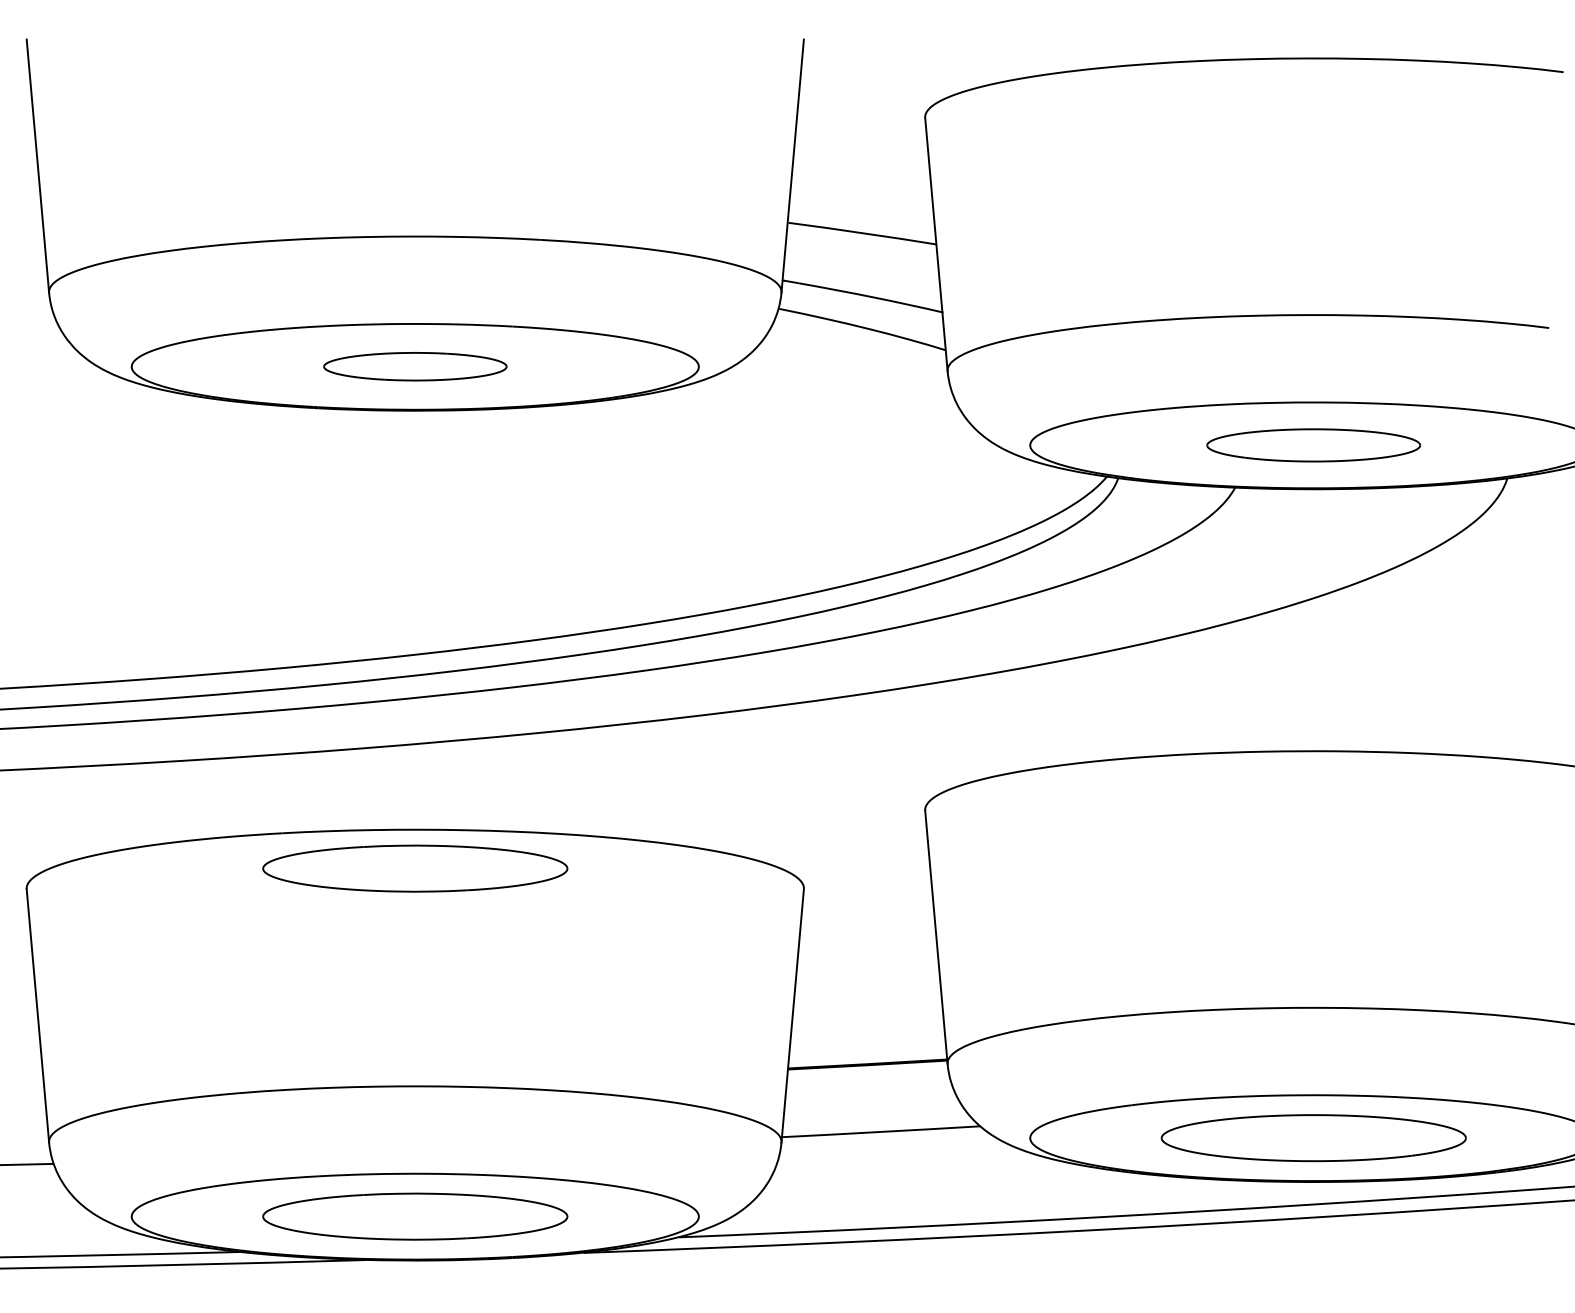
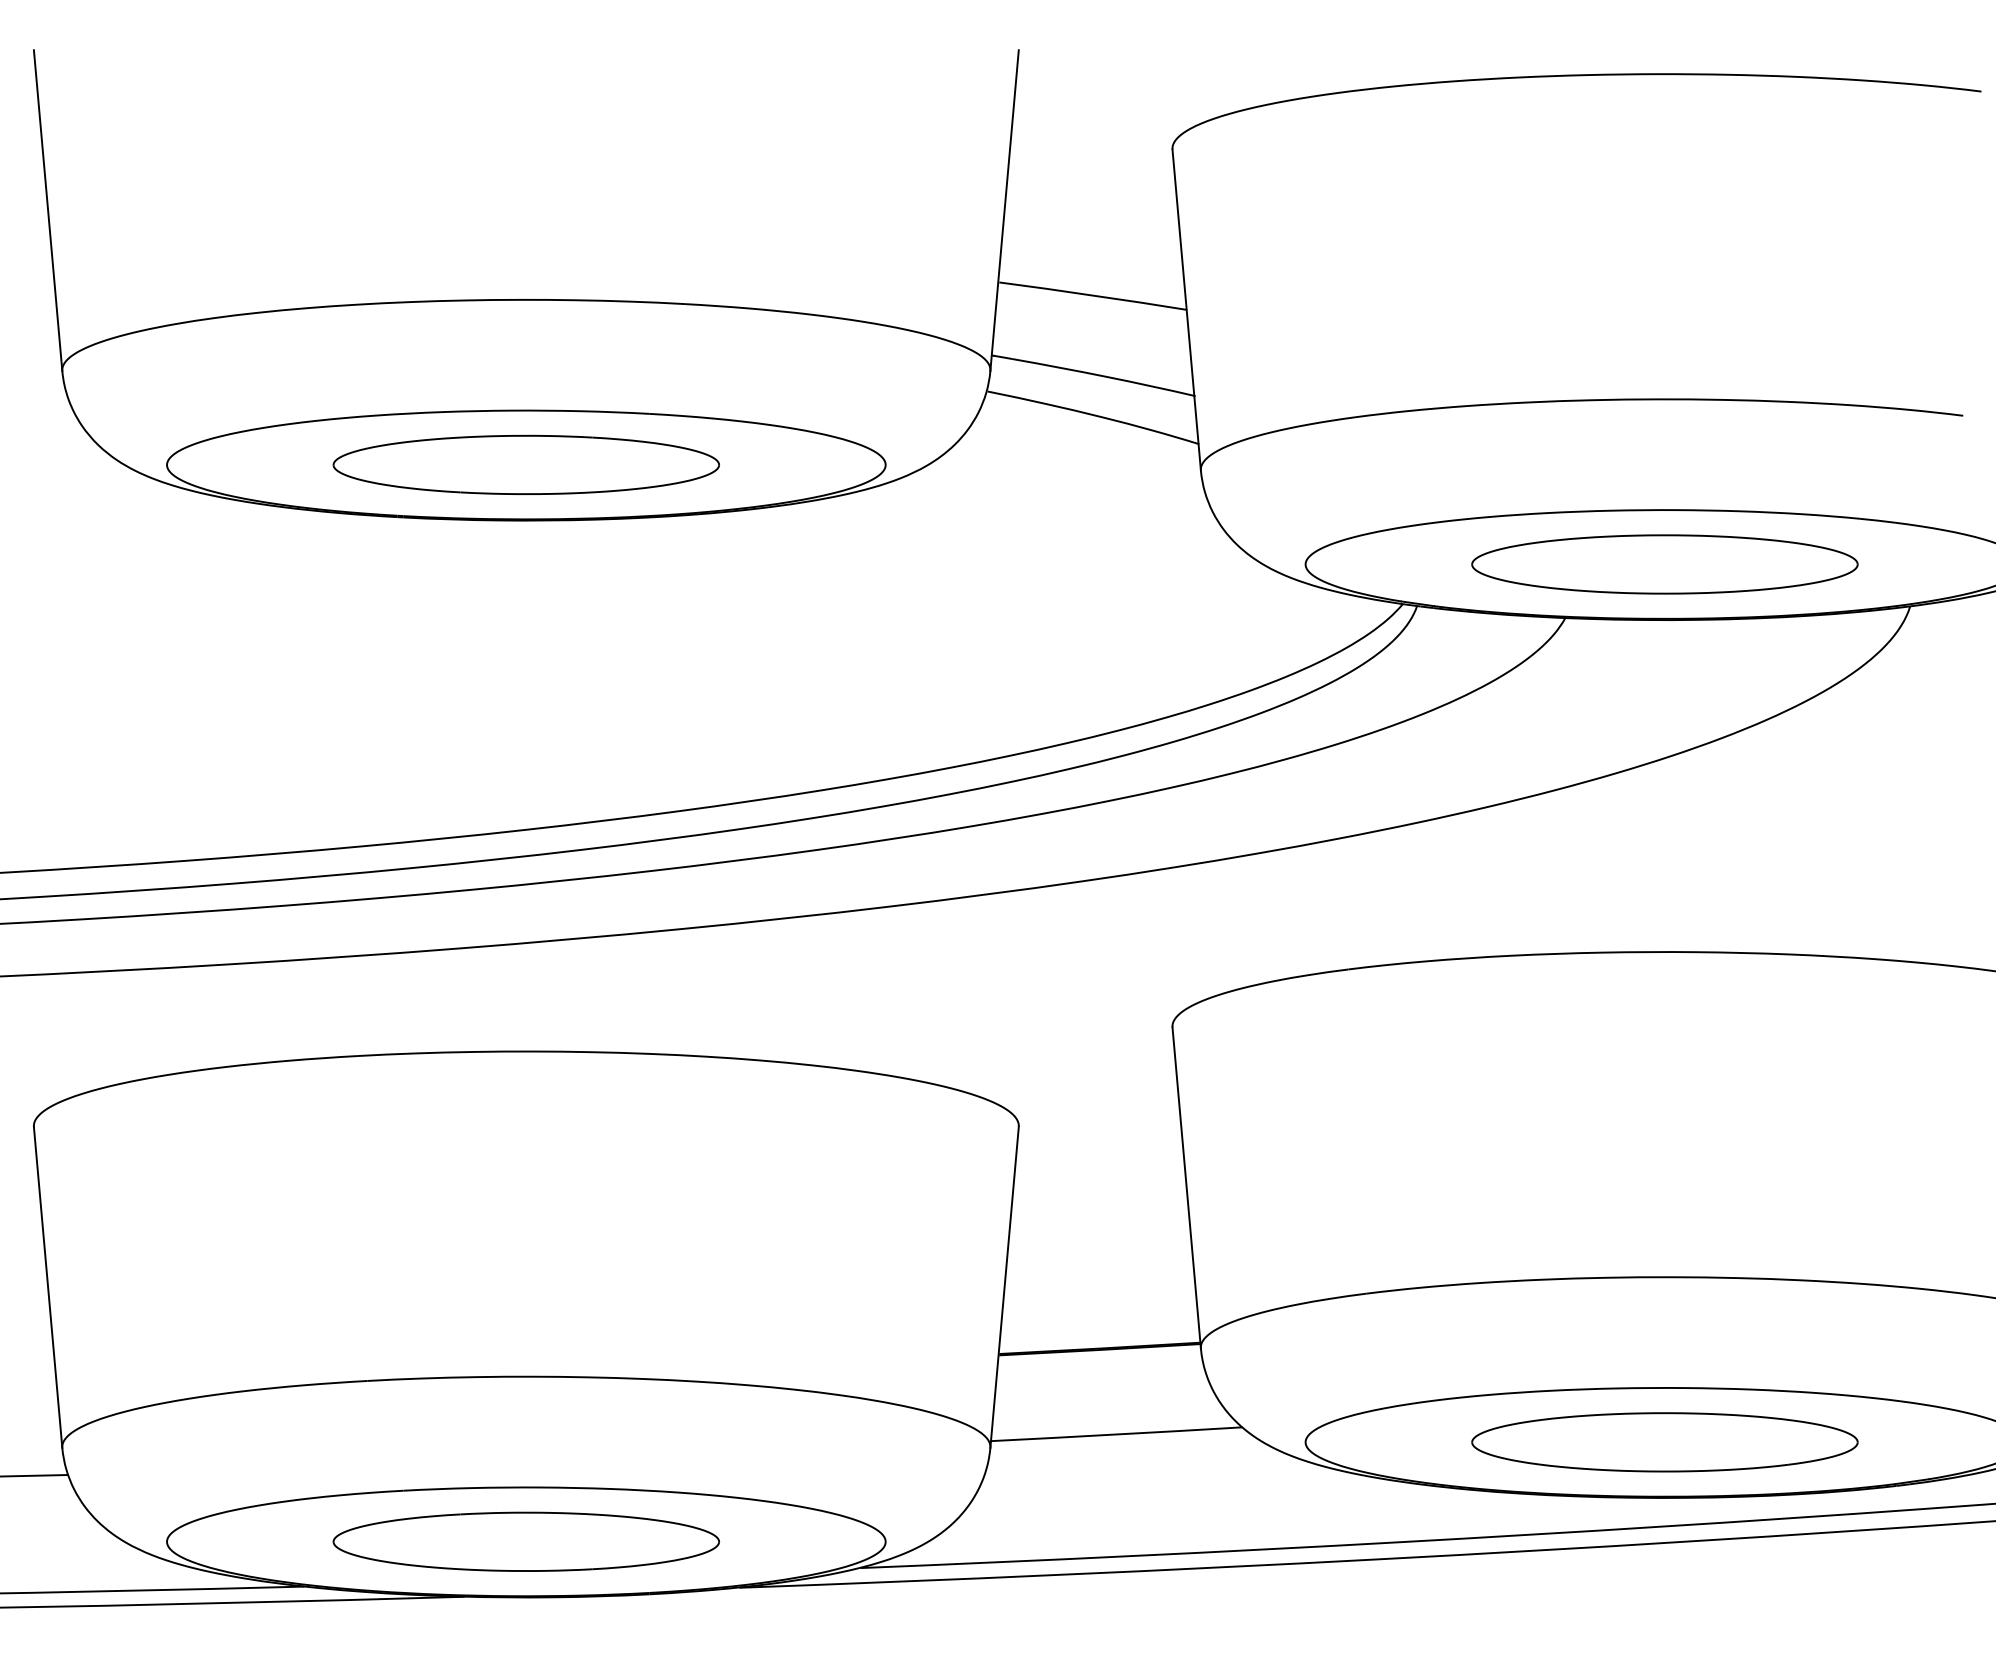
part: (415, 366) -> (526, 464), size x1.67
part: (1313, 445) -> (1664, 564), size x1.43
part: (415, 868) -> (526, 1100), removed

